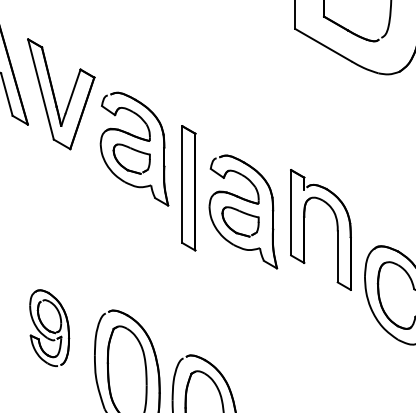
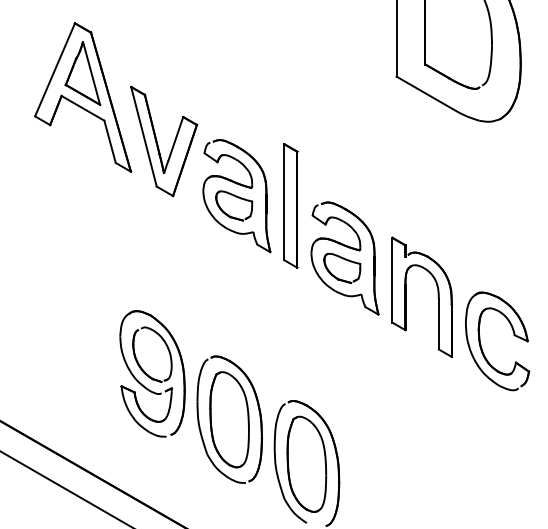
part: (188, 187) -> (290, 205), moved
part: (305, 229) -> (406, 296), moved
part: (49, 327) -> (152, 373), size x1.67

